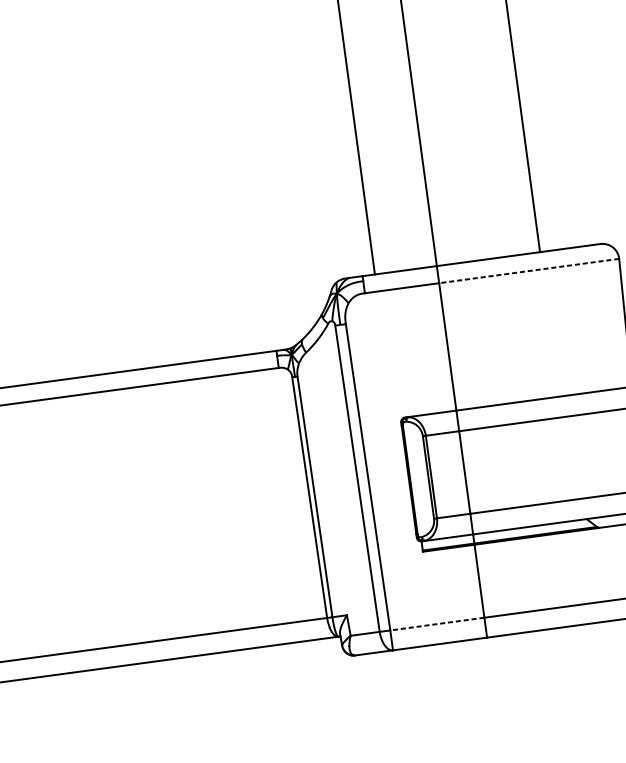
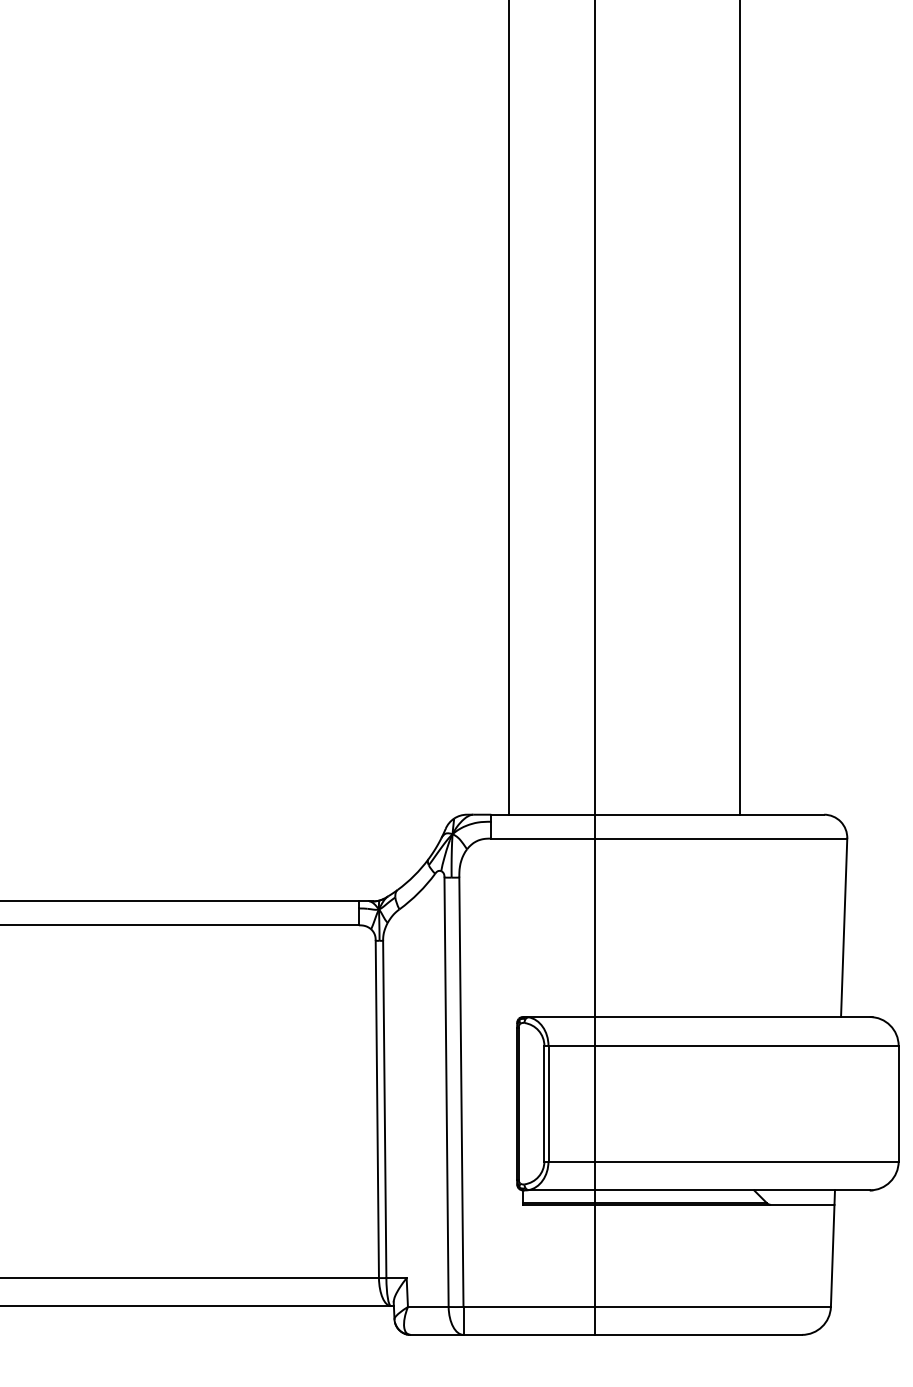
line: (528, 271) -> (720, 838), dashed -> solid
line: (437, 624) -> (529, 1307), dashed -> solid

